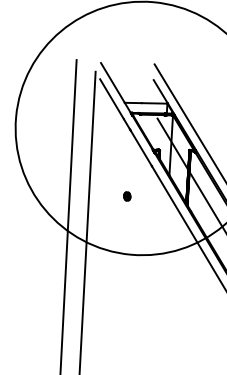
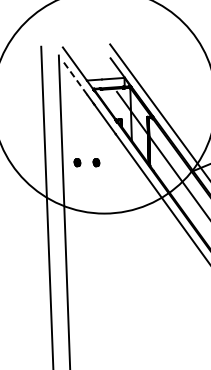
line: (112, 98) -> (75, 77), solid -> dashed
part: (105, 194) -> (77, 162), added

